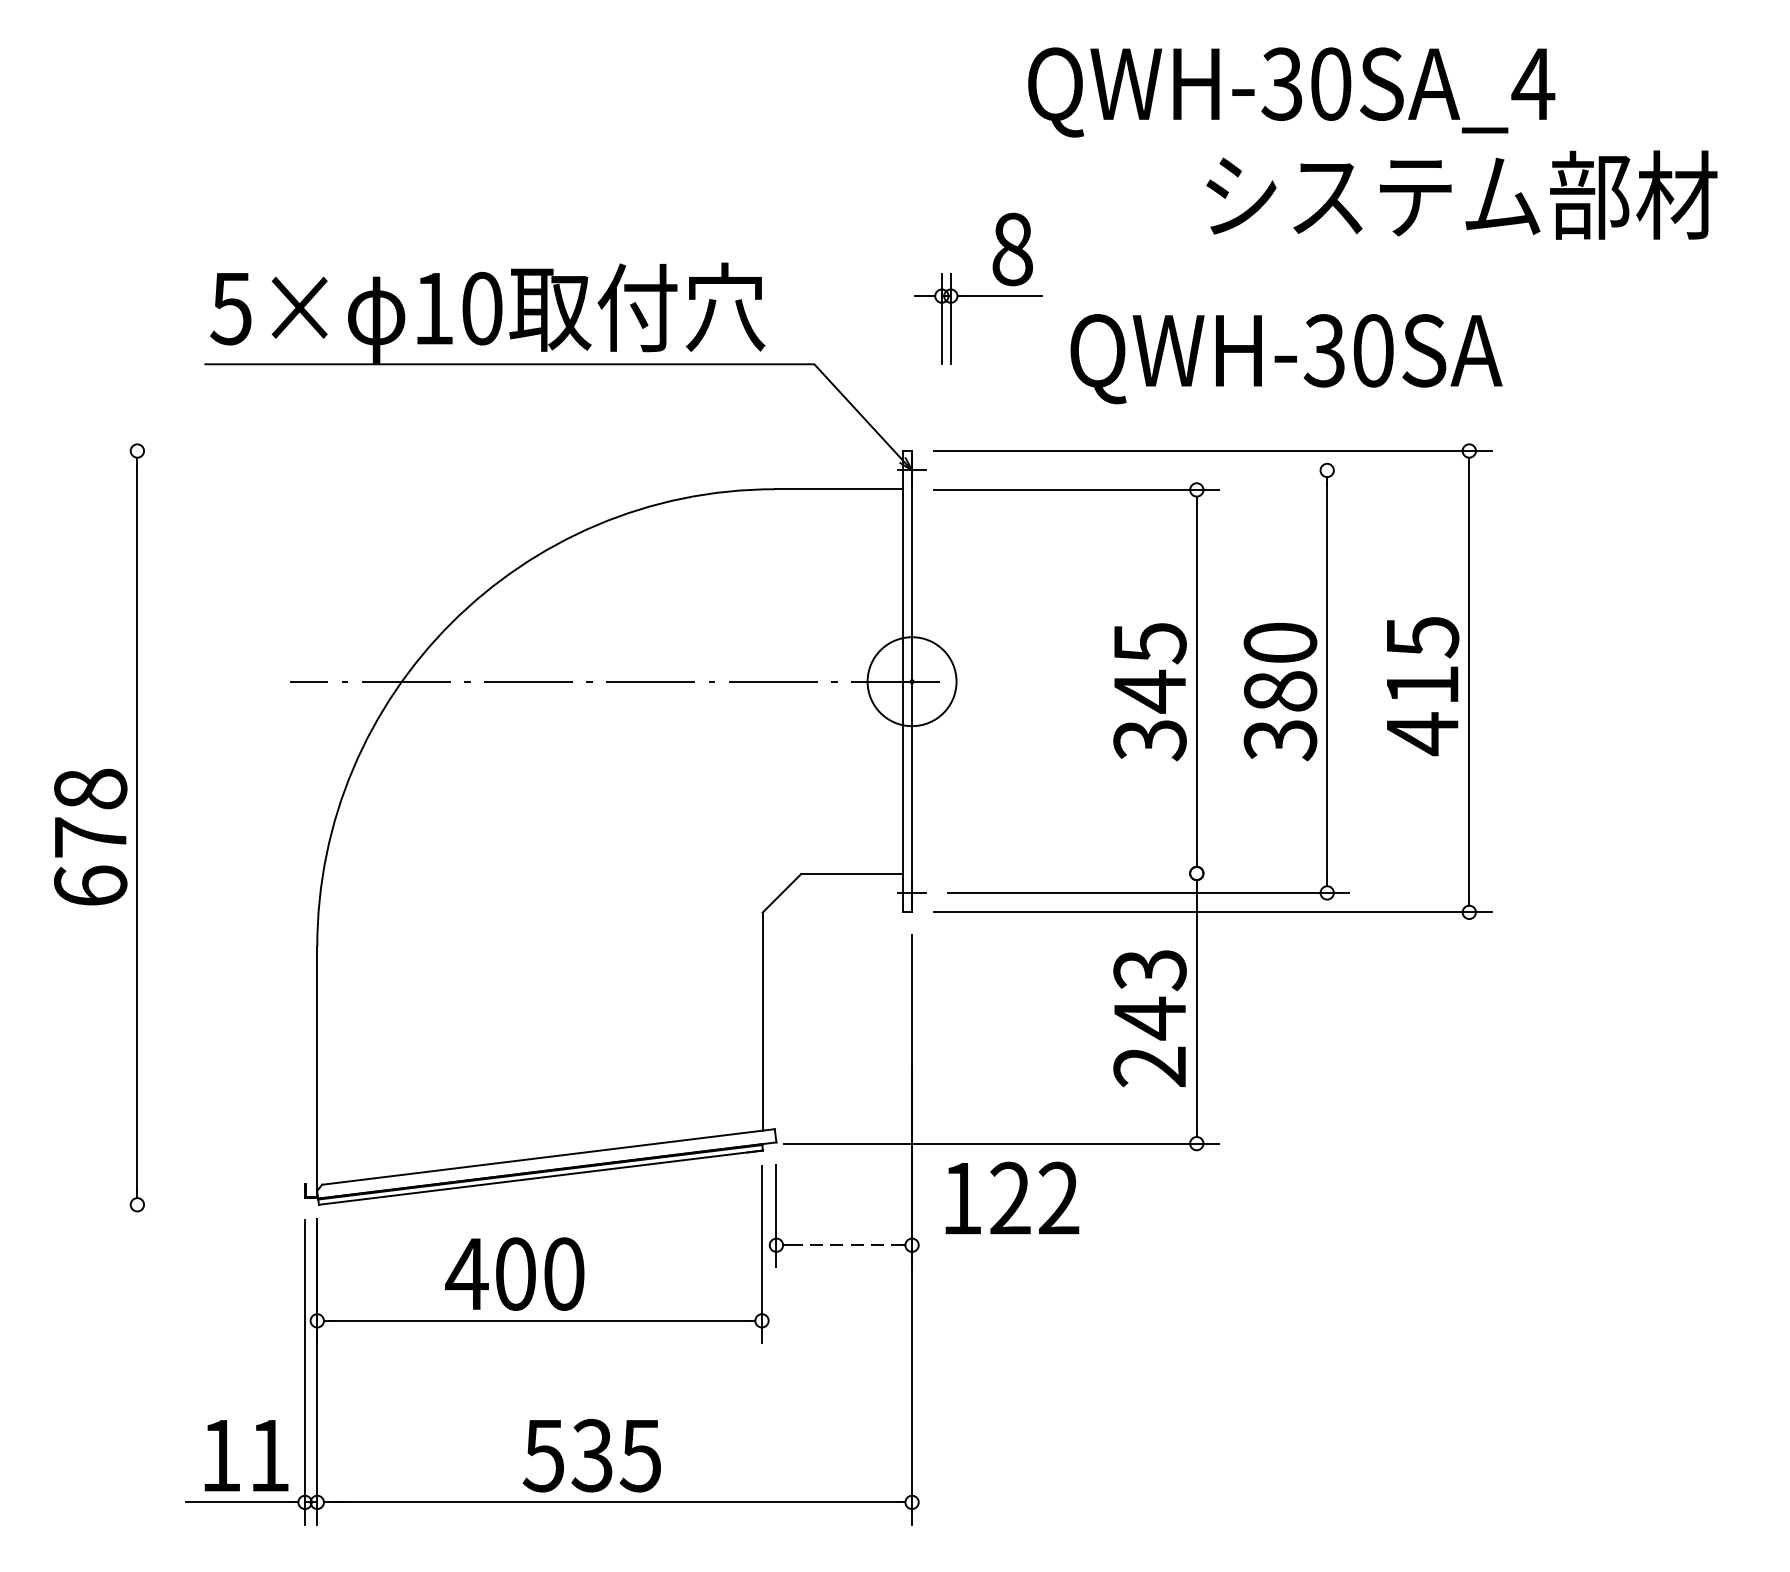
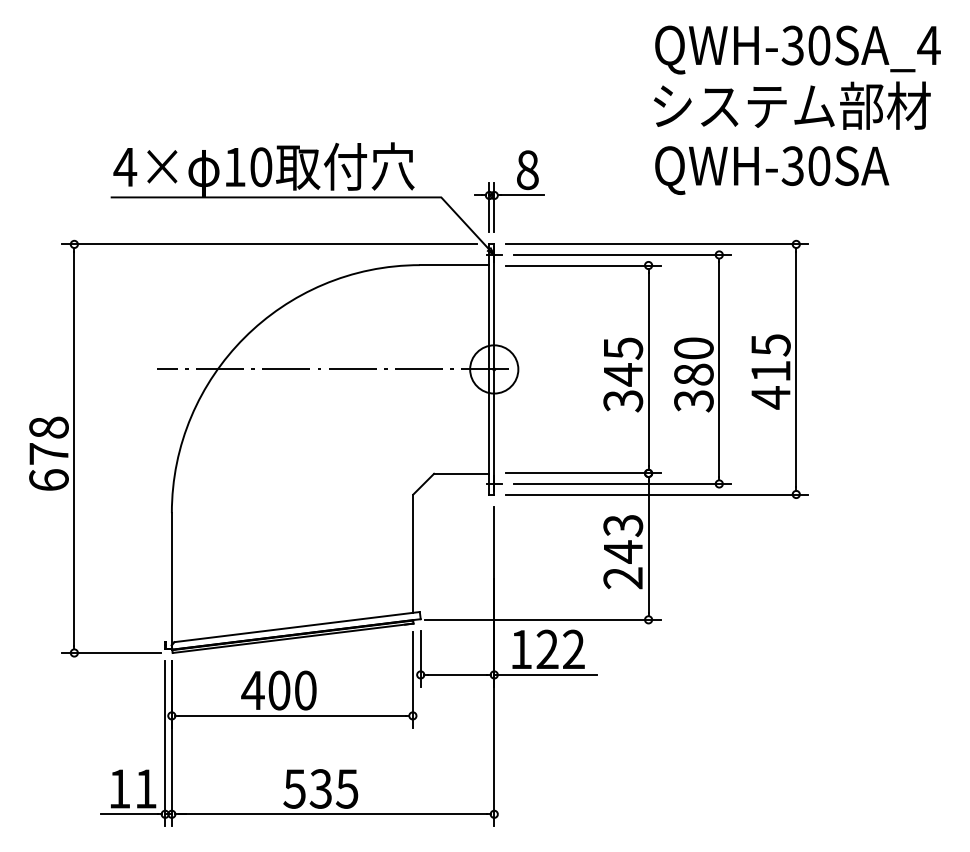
text: (1290, 91) -> (797, 49), moved
part: (978, 288) -> (509, 191), moved
text: (231, 309) -> (125, 167), 5× -> 4×
text: (1287, 358) -> (772, 170), moved
line: (497, 451) -> (269, 244), added
line: (1148, 469) -> (622, 254), added
line: (1076, 873) -> (583, 473), added
line: (205, 1203) -> (111, 652), added
line: (844, 1244) -> (457, 674), dashed -> solid
line: (1006, 1244) -> (545, 674), added

